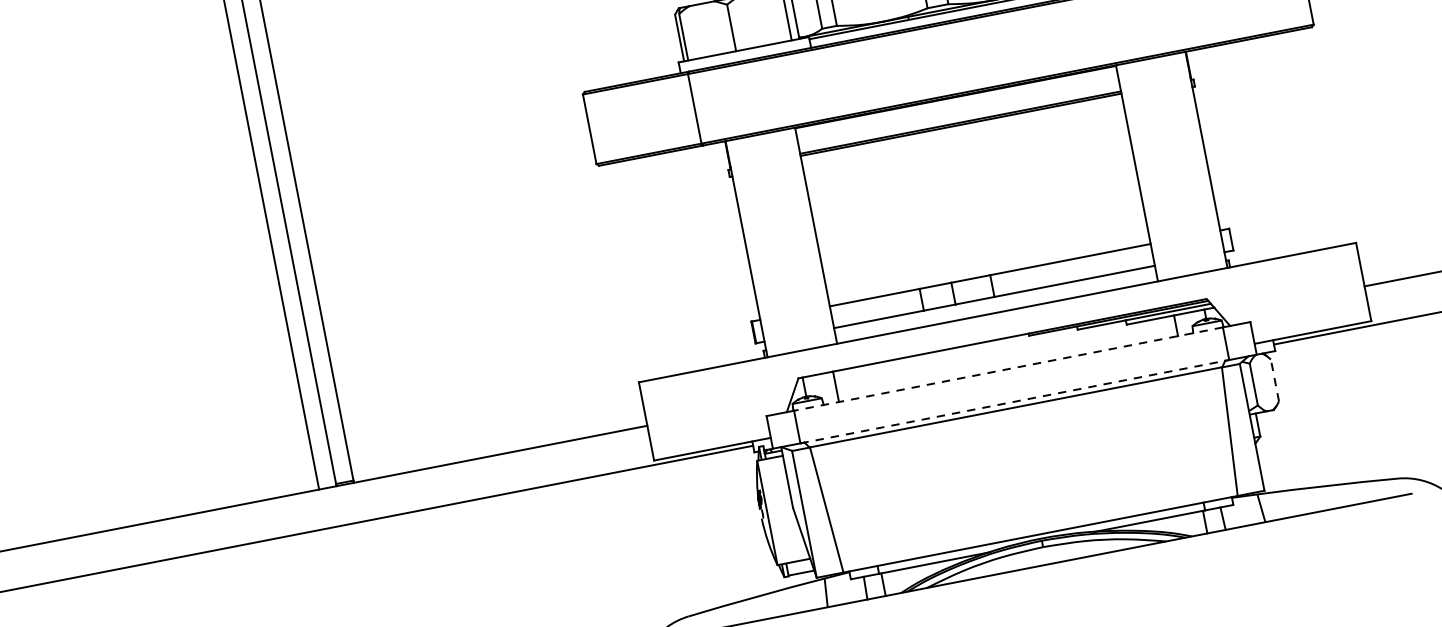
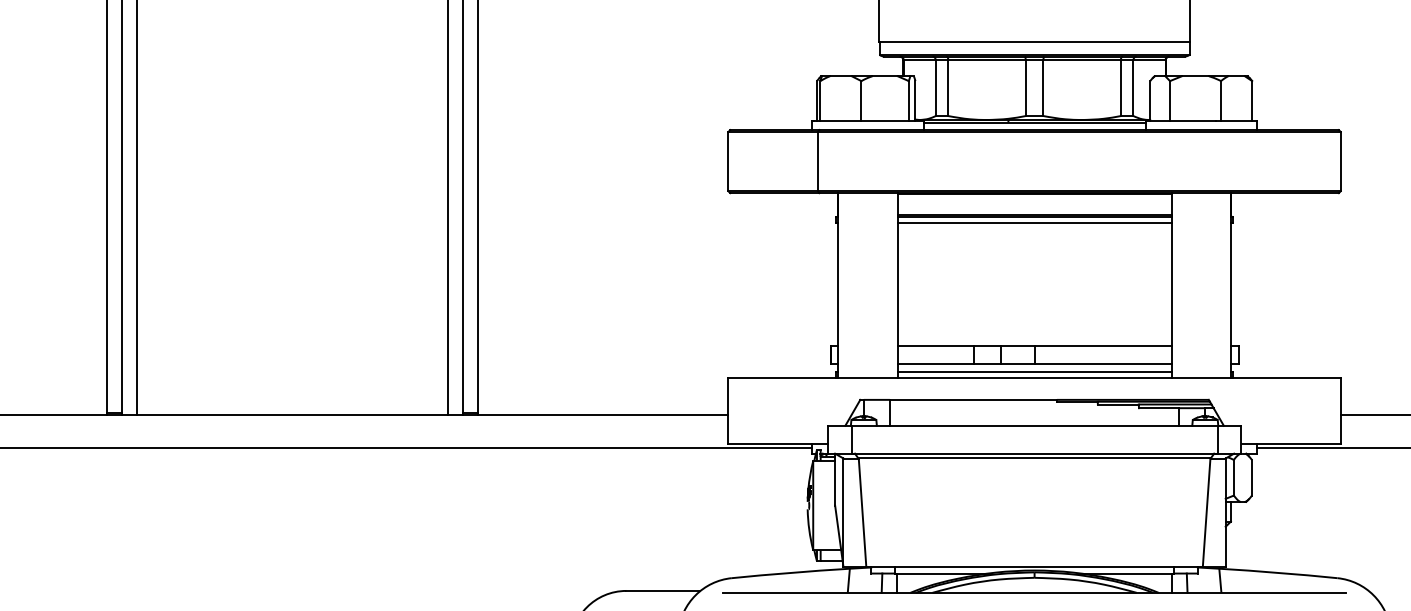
line: (962, 132) -> (1034, 223), added
line: (996, 305) -> (1034, 371), added
line: (1008, 368) -> (1034, 425), dashed -> solid
line: (1274, 380) -> (1251, 477), dashed -> solid
line: (1015, 401) -> (1035, 453), dashed -> solid

